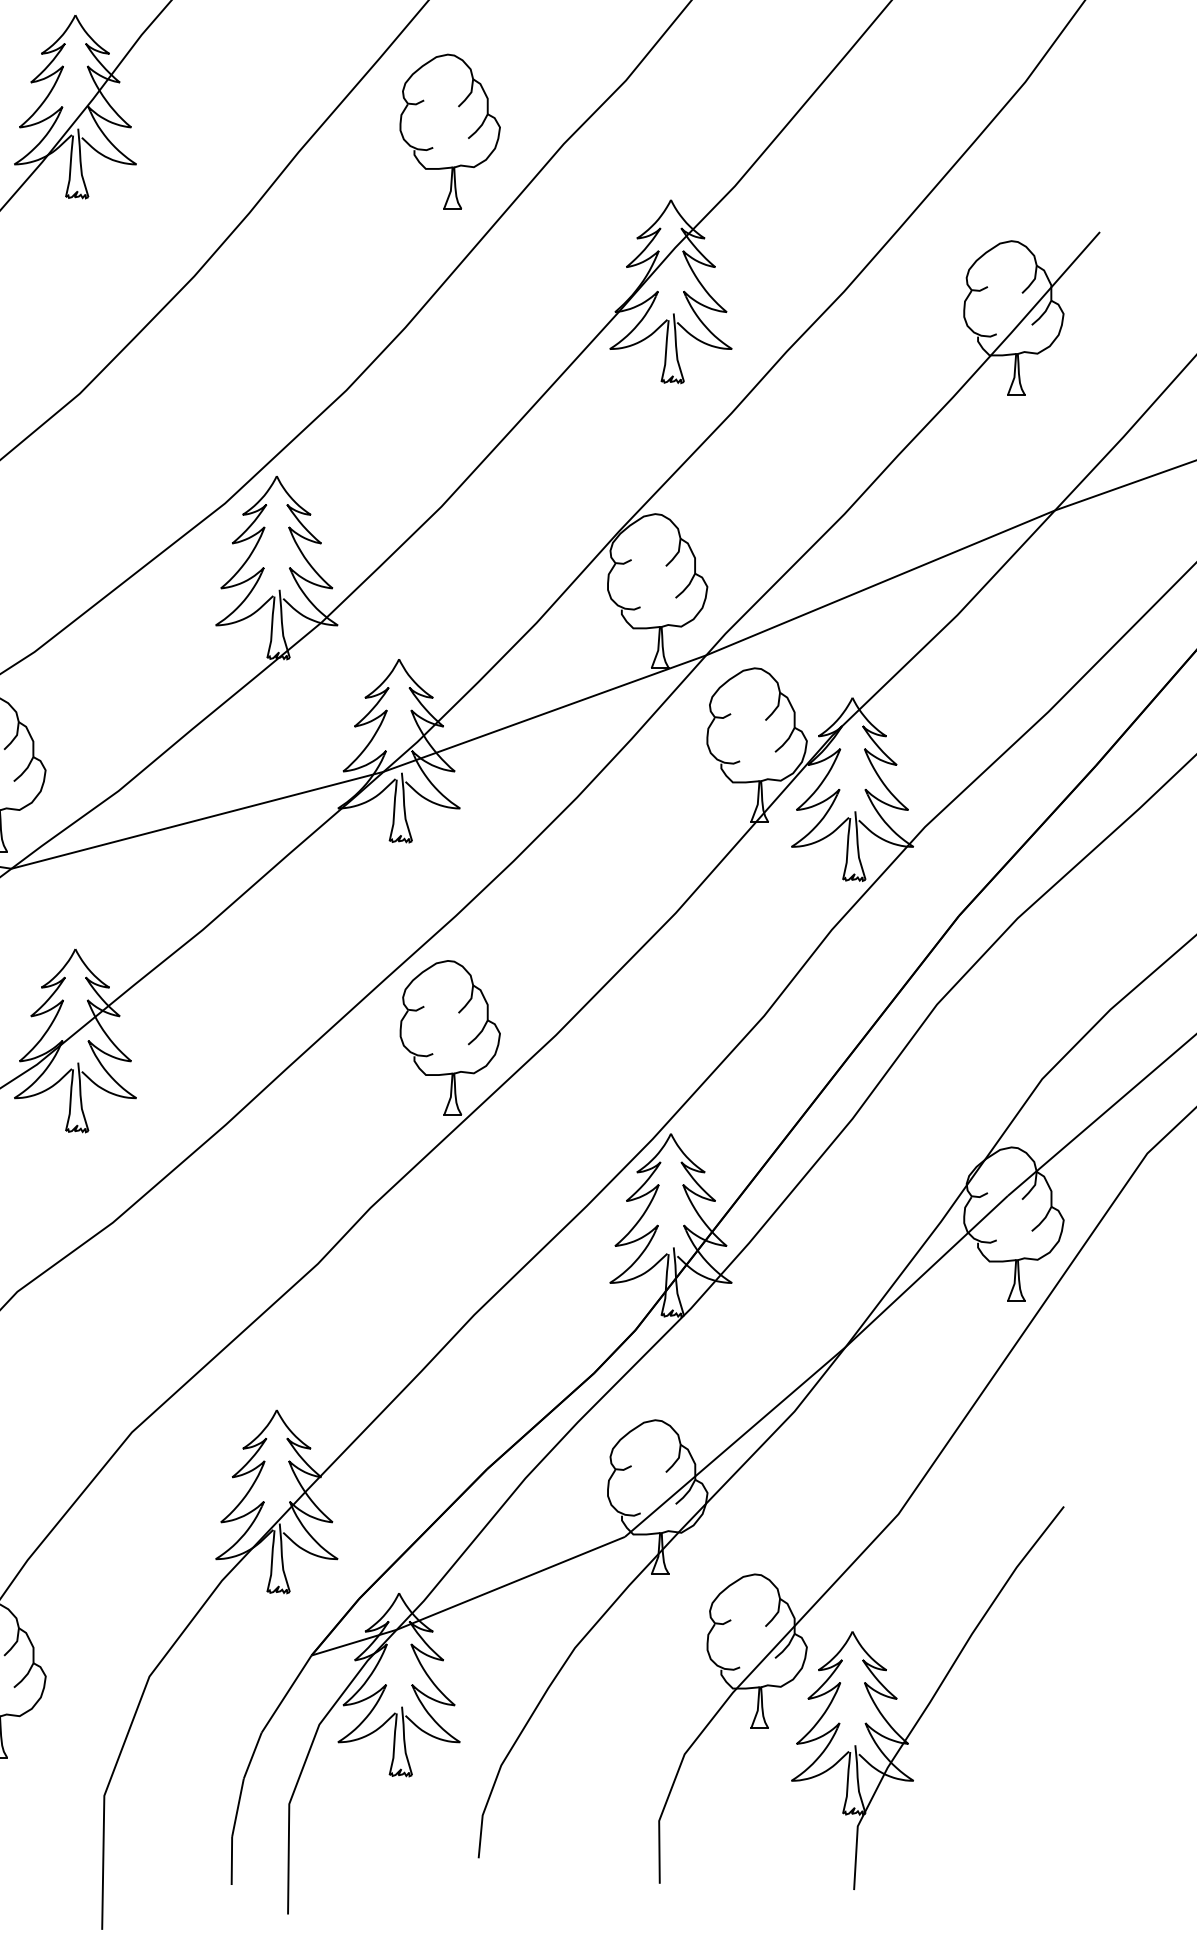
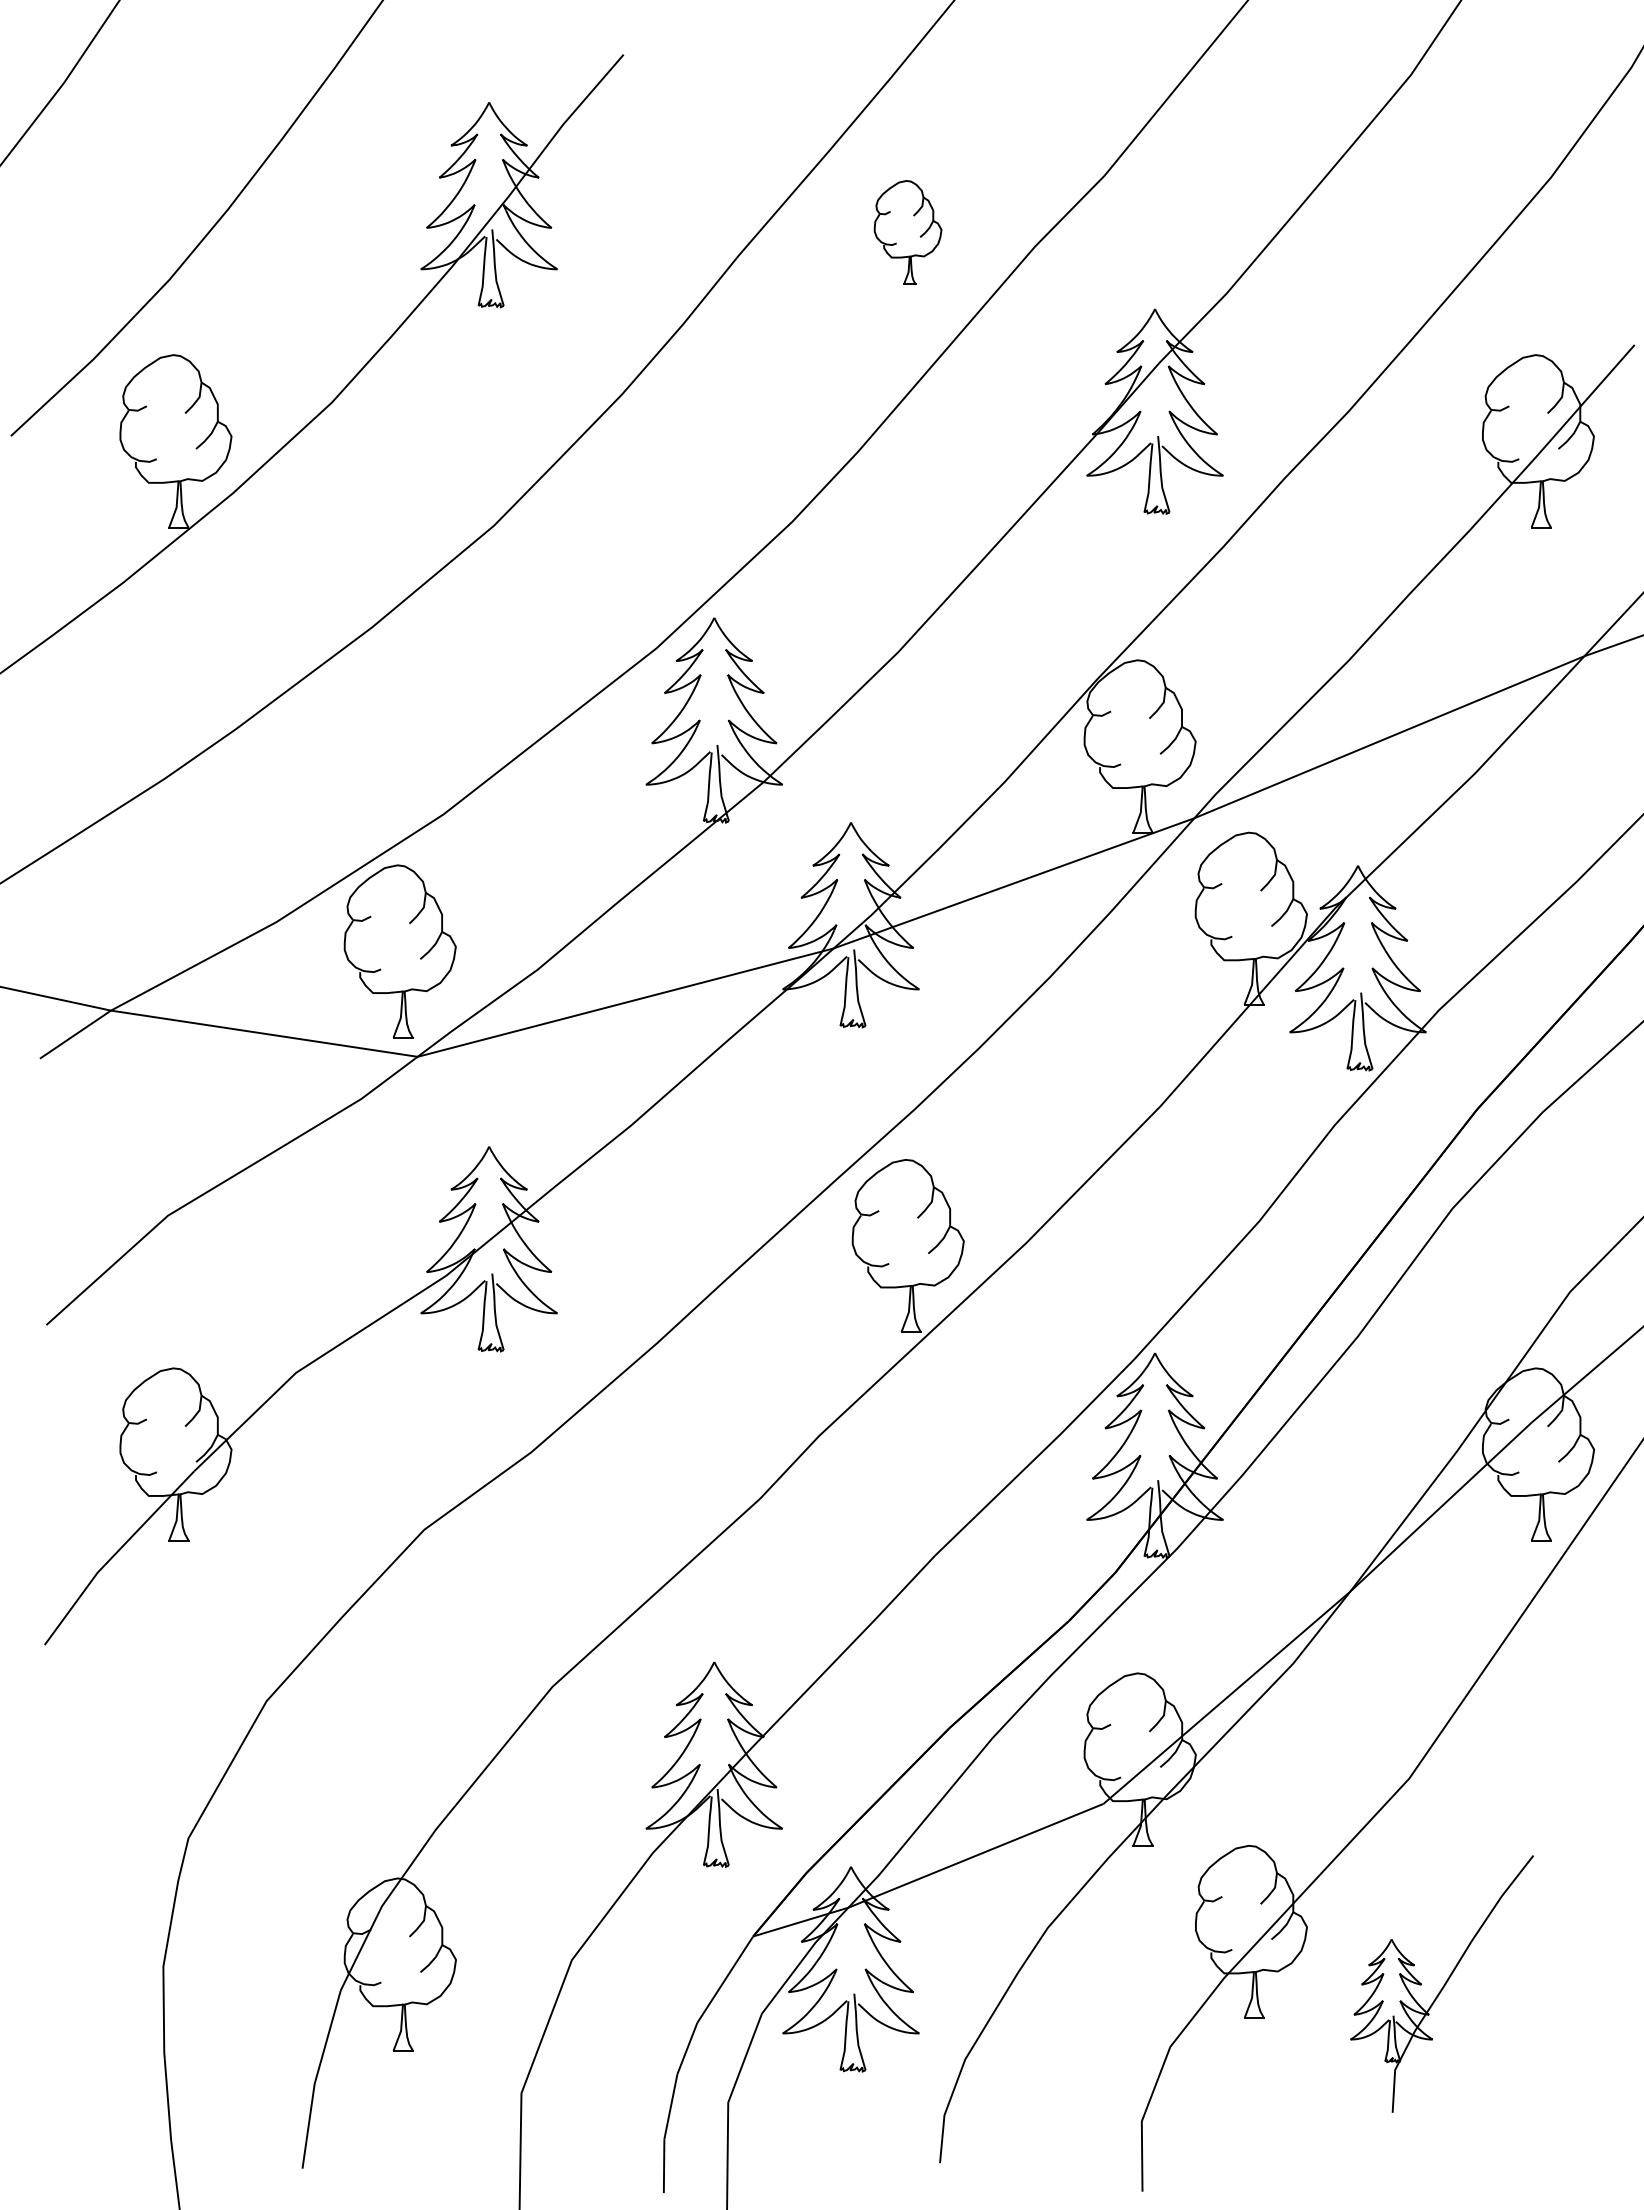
part: (449, 131) -> (907, 232), size x0.6
part: (927, 1697) -> (1441, 1983), size x0.6

